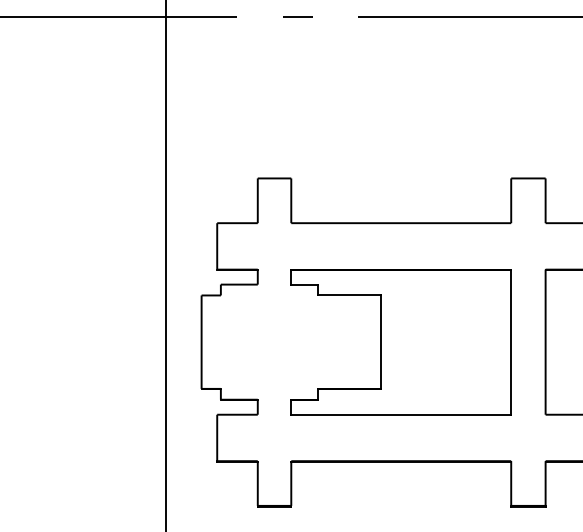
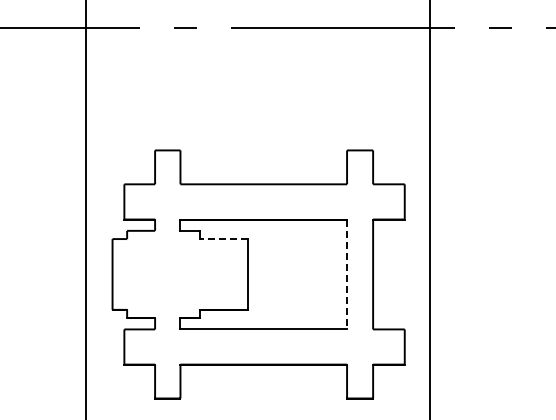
line: (349, 296) -> (224, 239), solid -> dashed
line: (511, 342) -> (347, 274), solid -> dashed

